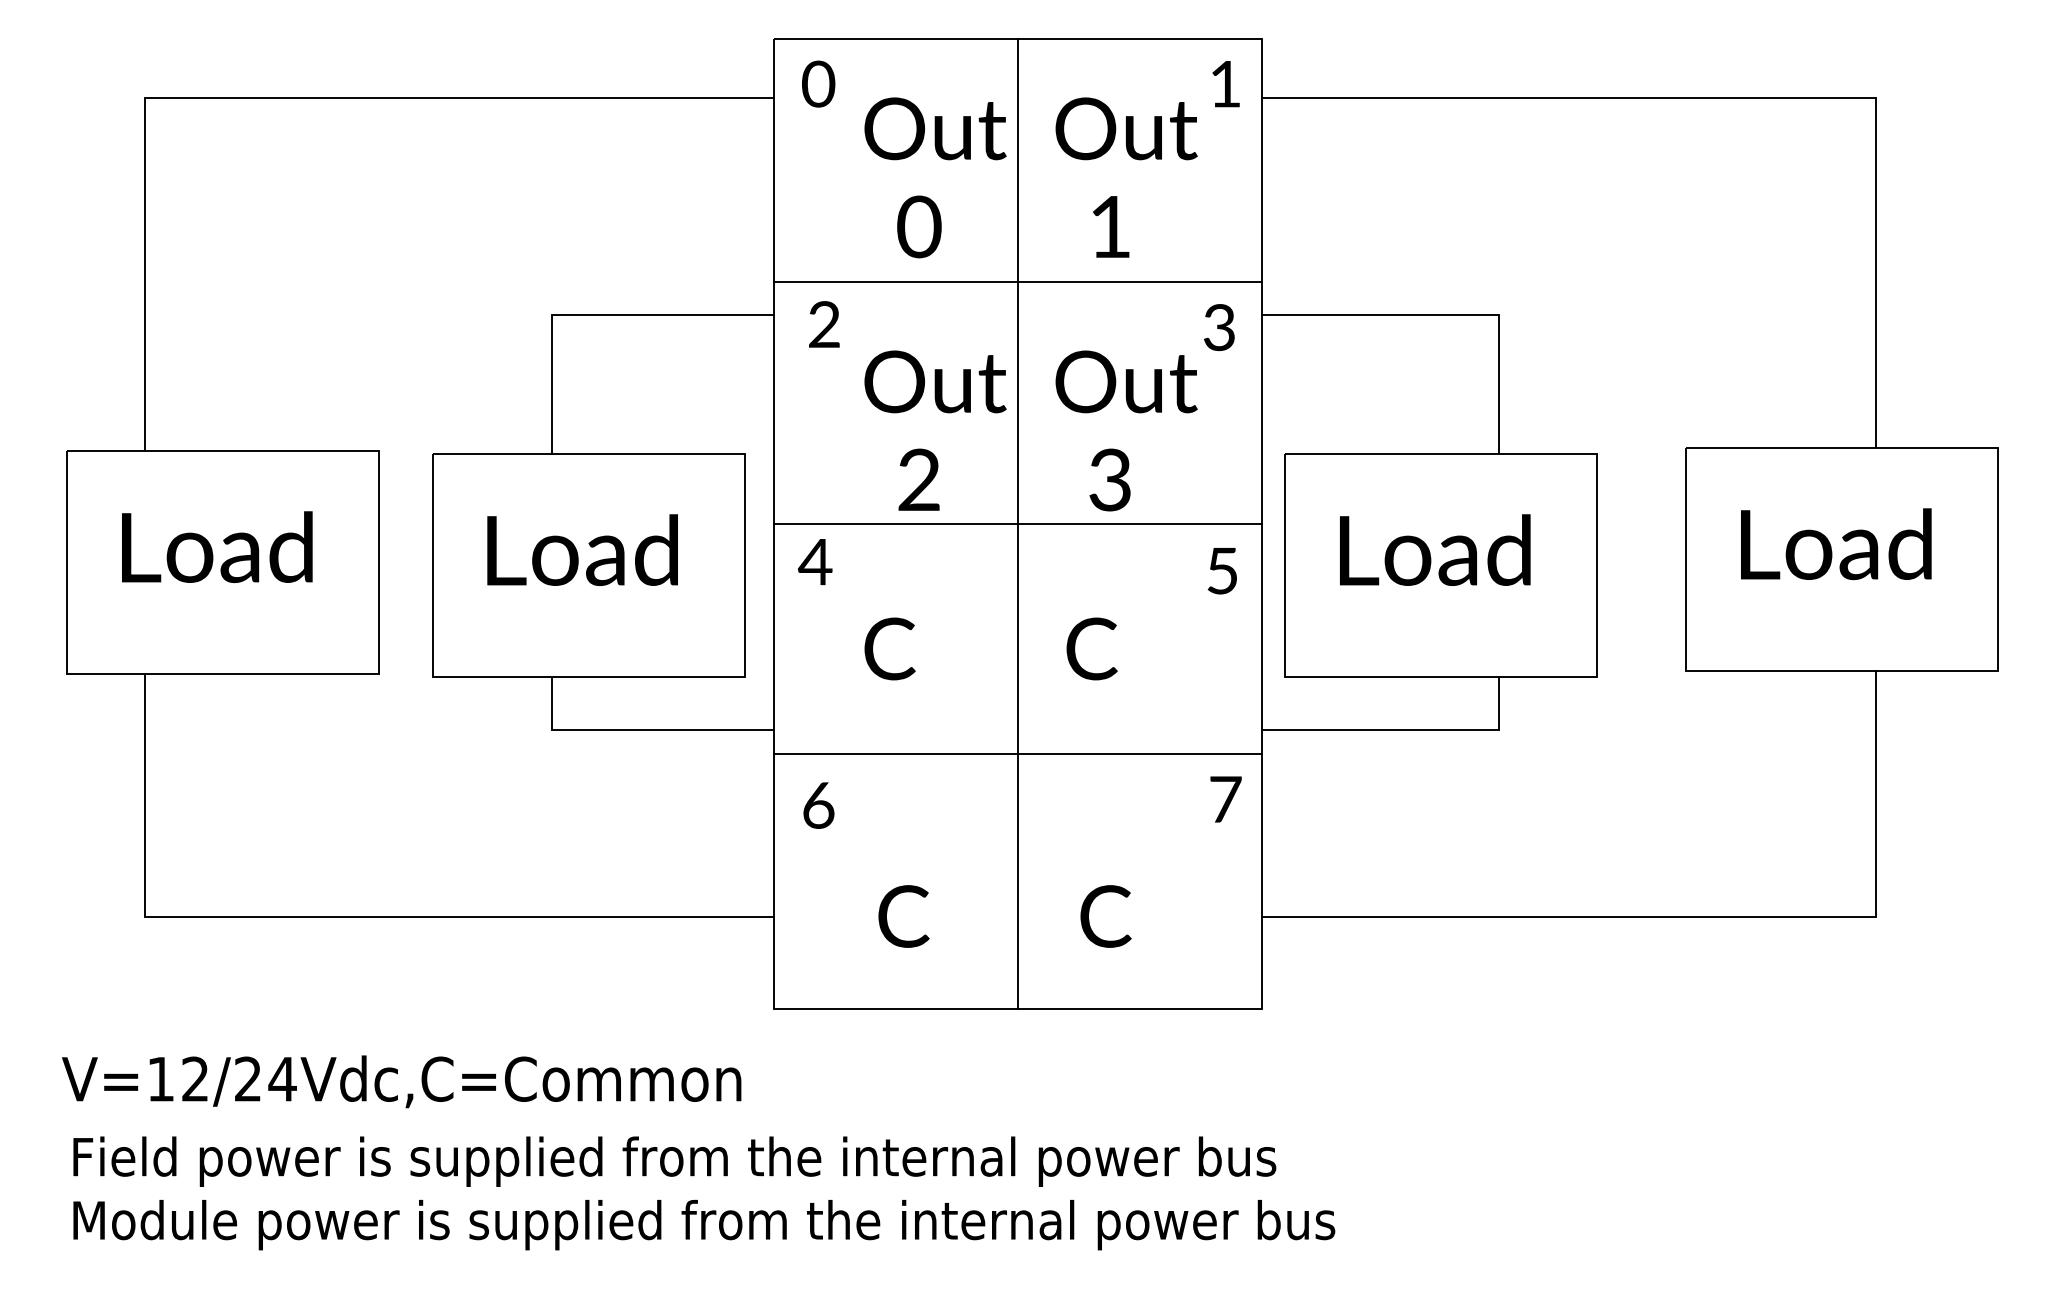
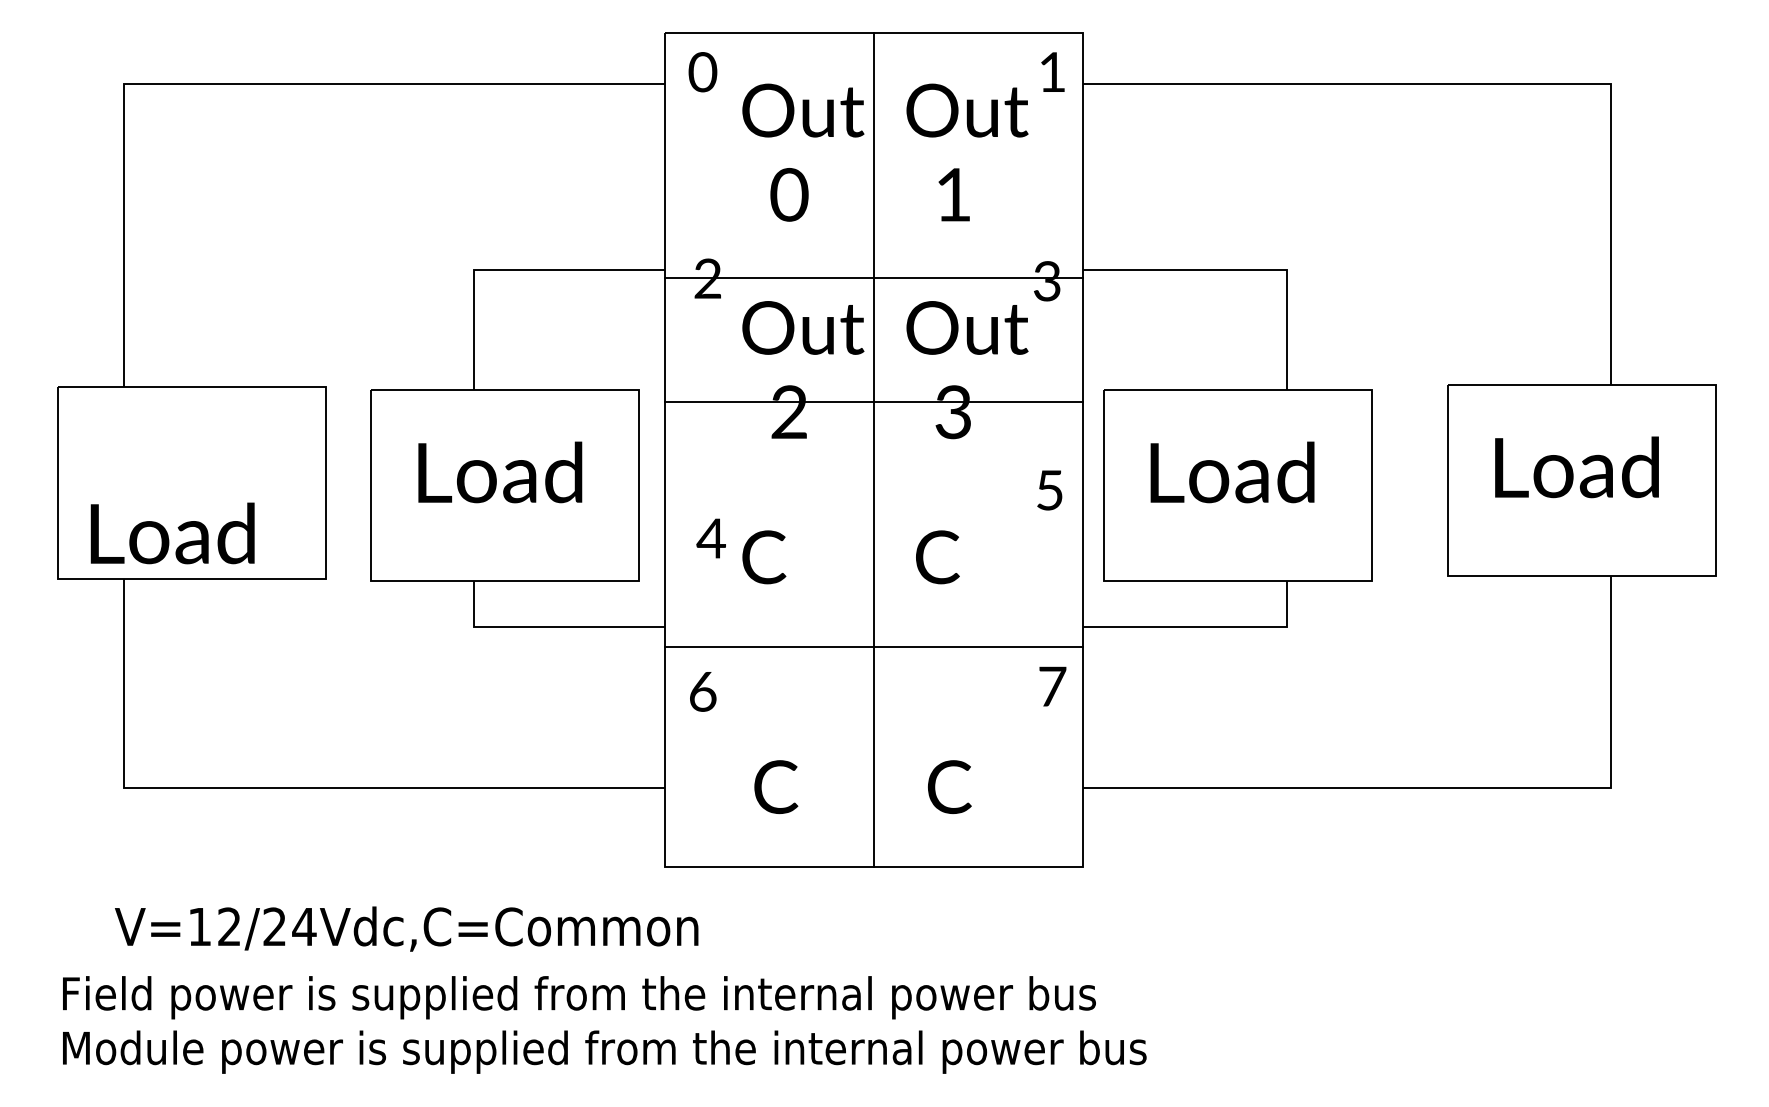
line: (1017, 282) -> (873, 278), moved
line: (1017, 523) -> (873, 401), moved
text: (217, 546) -> (172, 532), moved
text: (815, 562) -> (711, 538), moved
text: (401, 1081) -> (406, 928), moved

